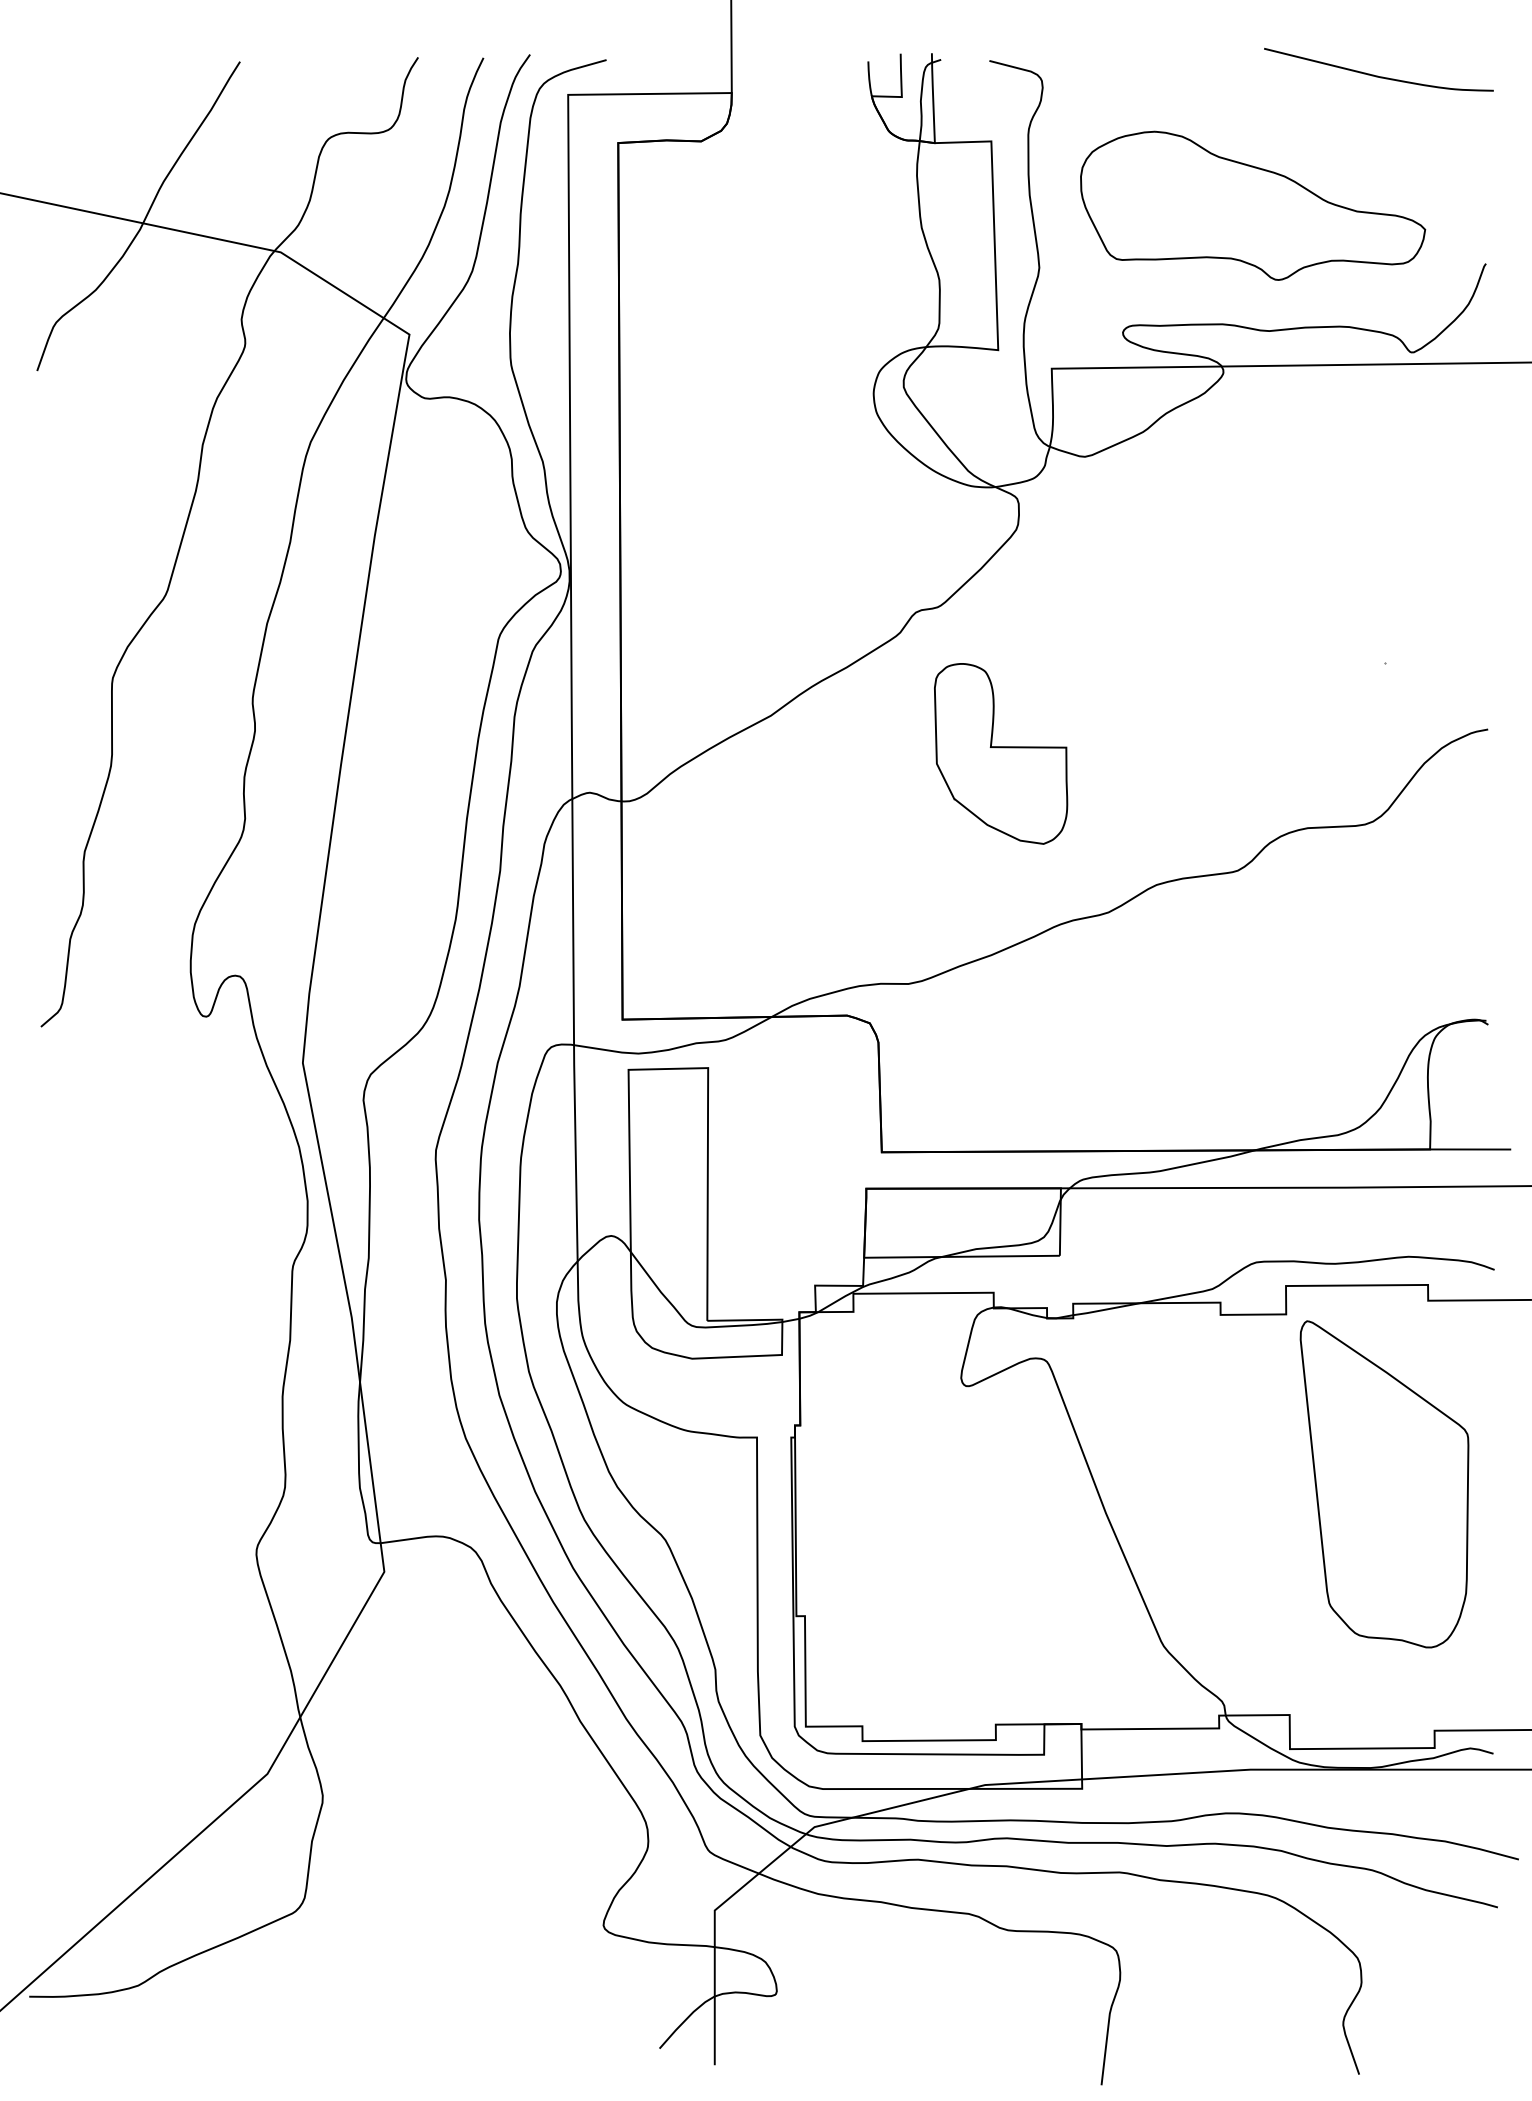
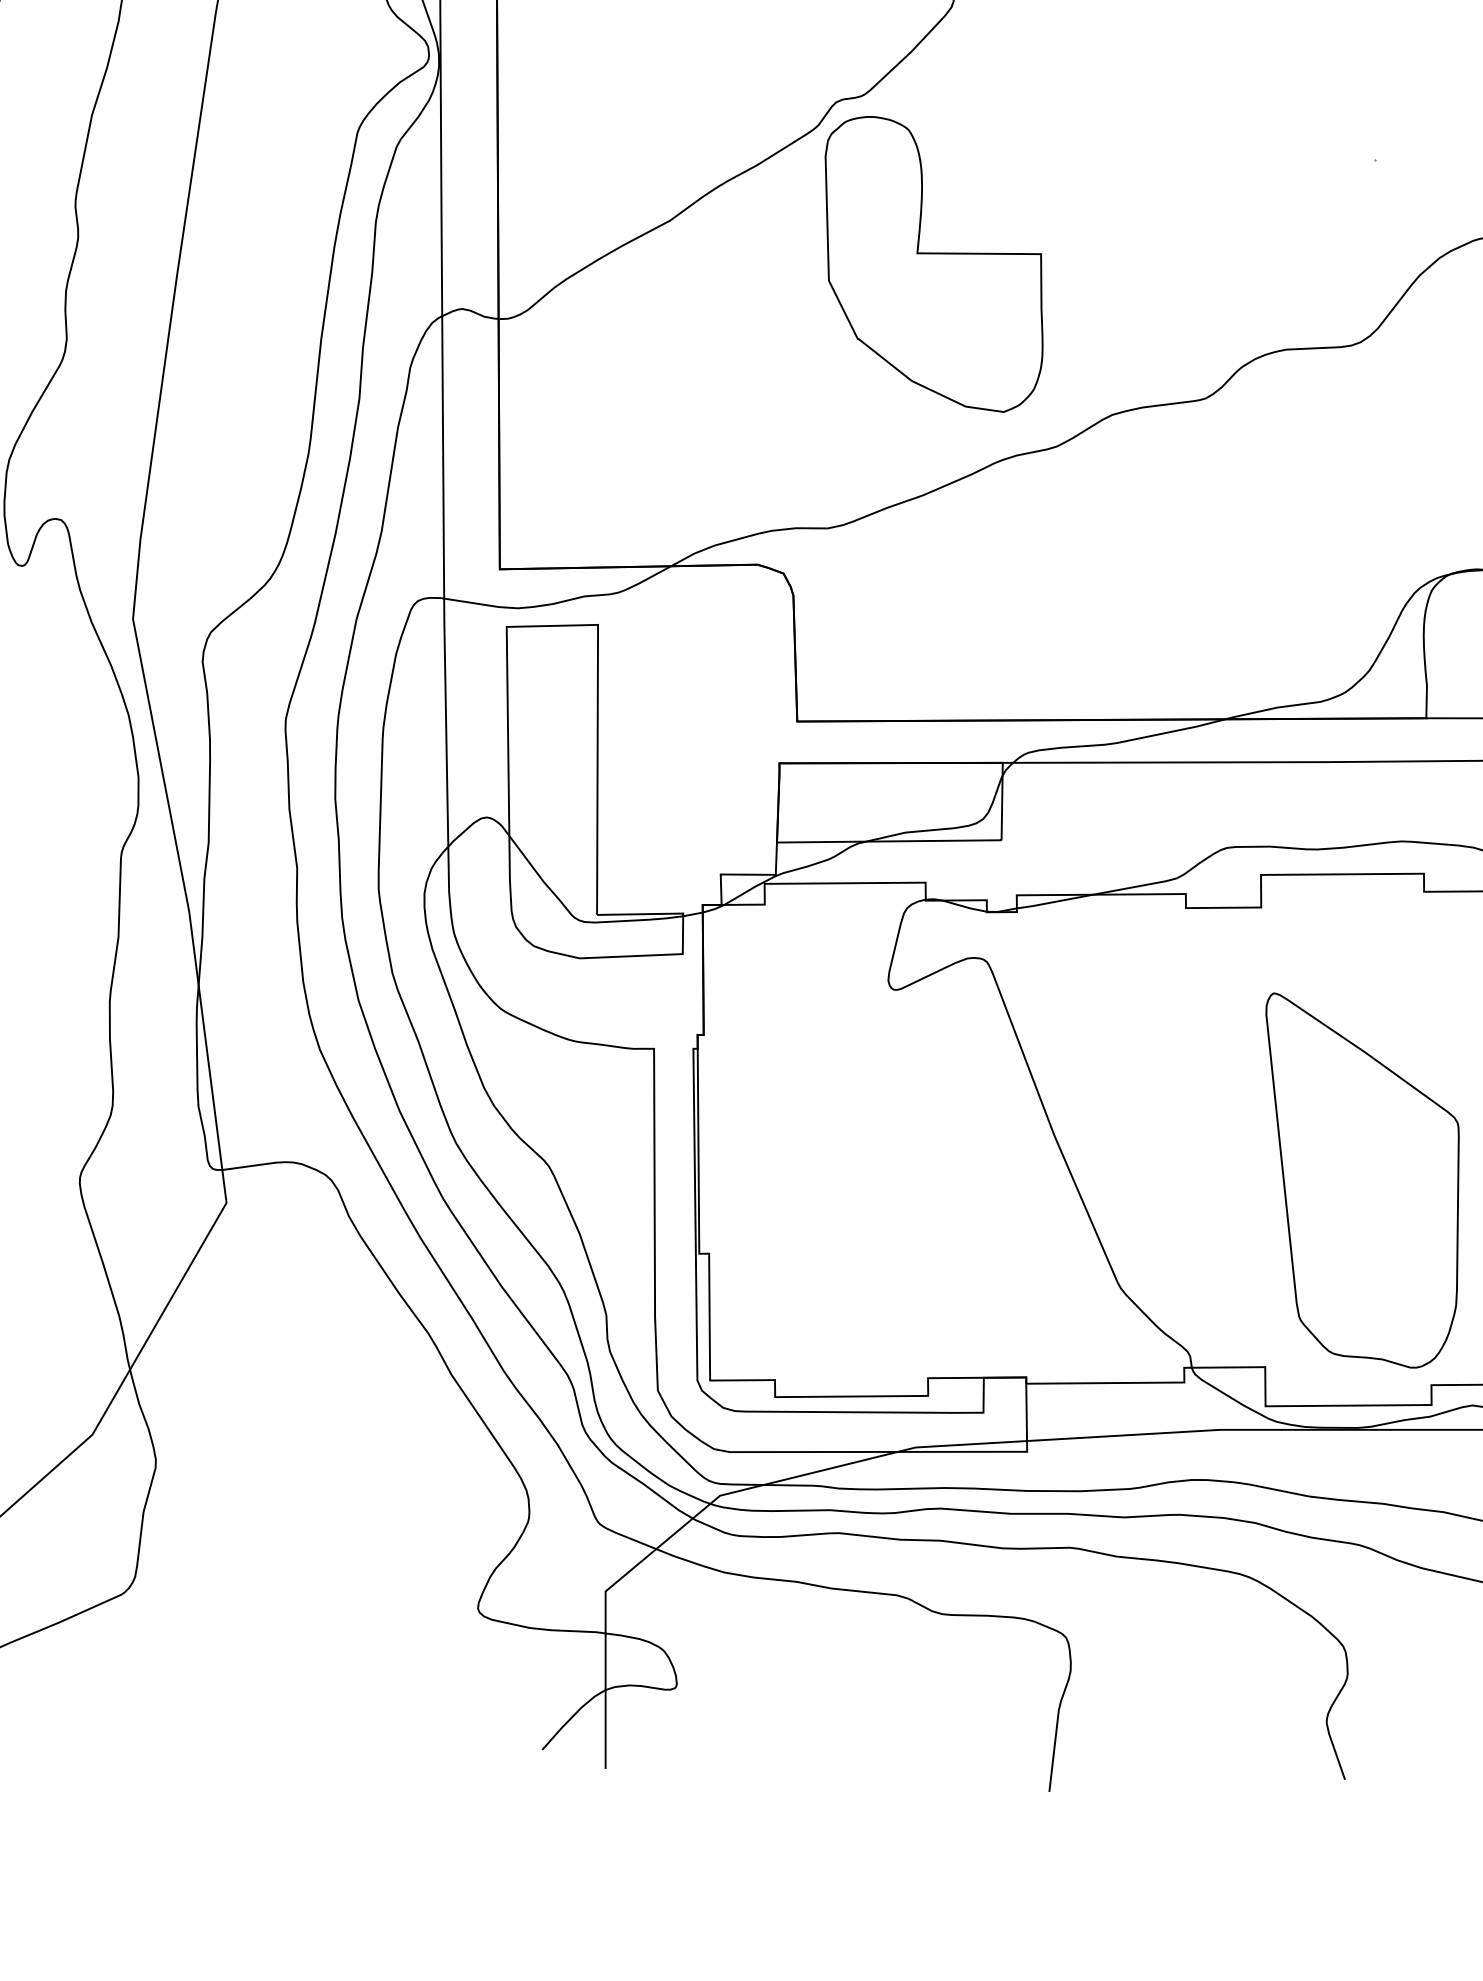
part: (1000, 753) -> (933, 263), size x1.43
part: (1384, 1484) -> (1362, 1180), moved

